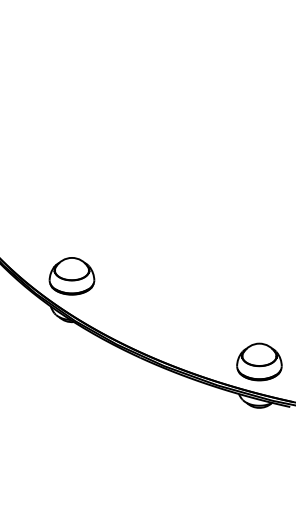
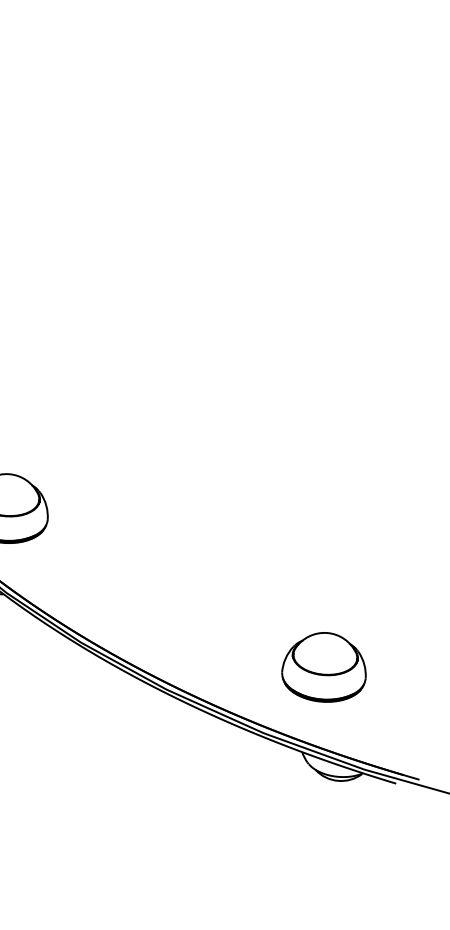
part: (259, 361) -> (324, 666), moved

